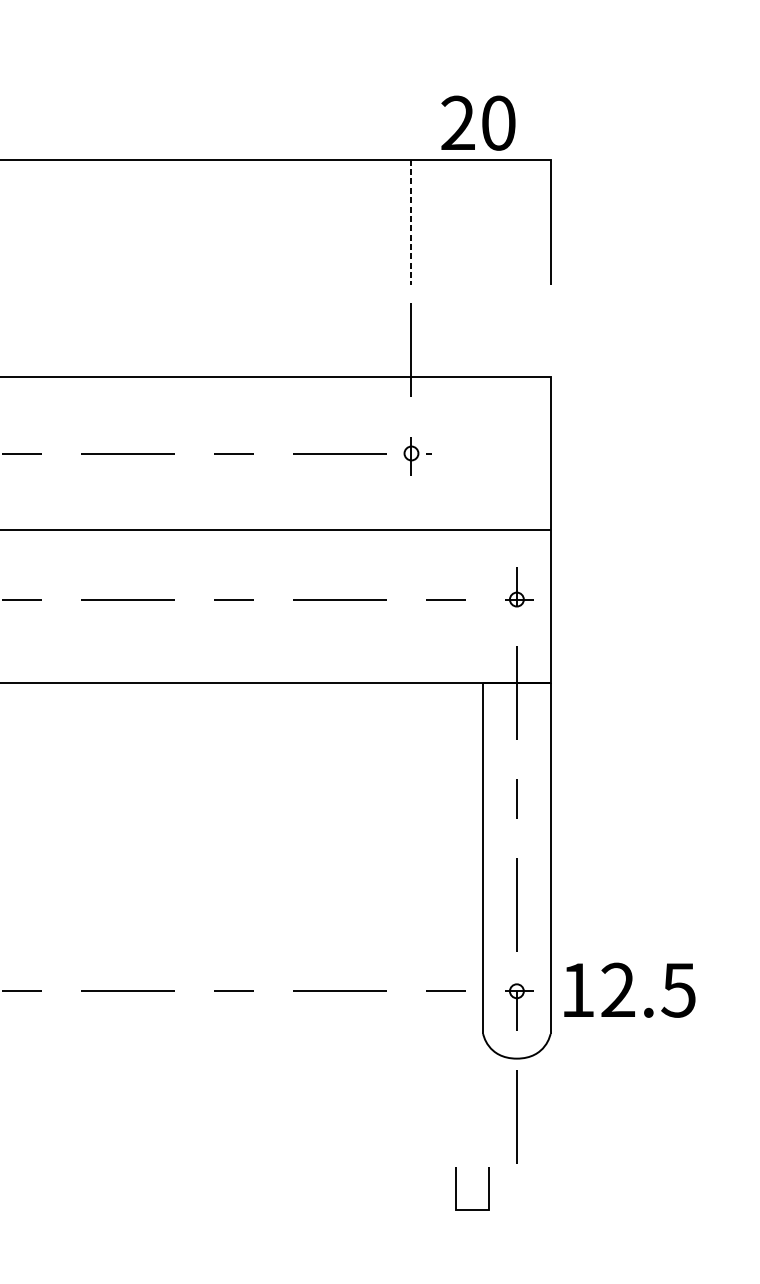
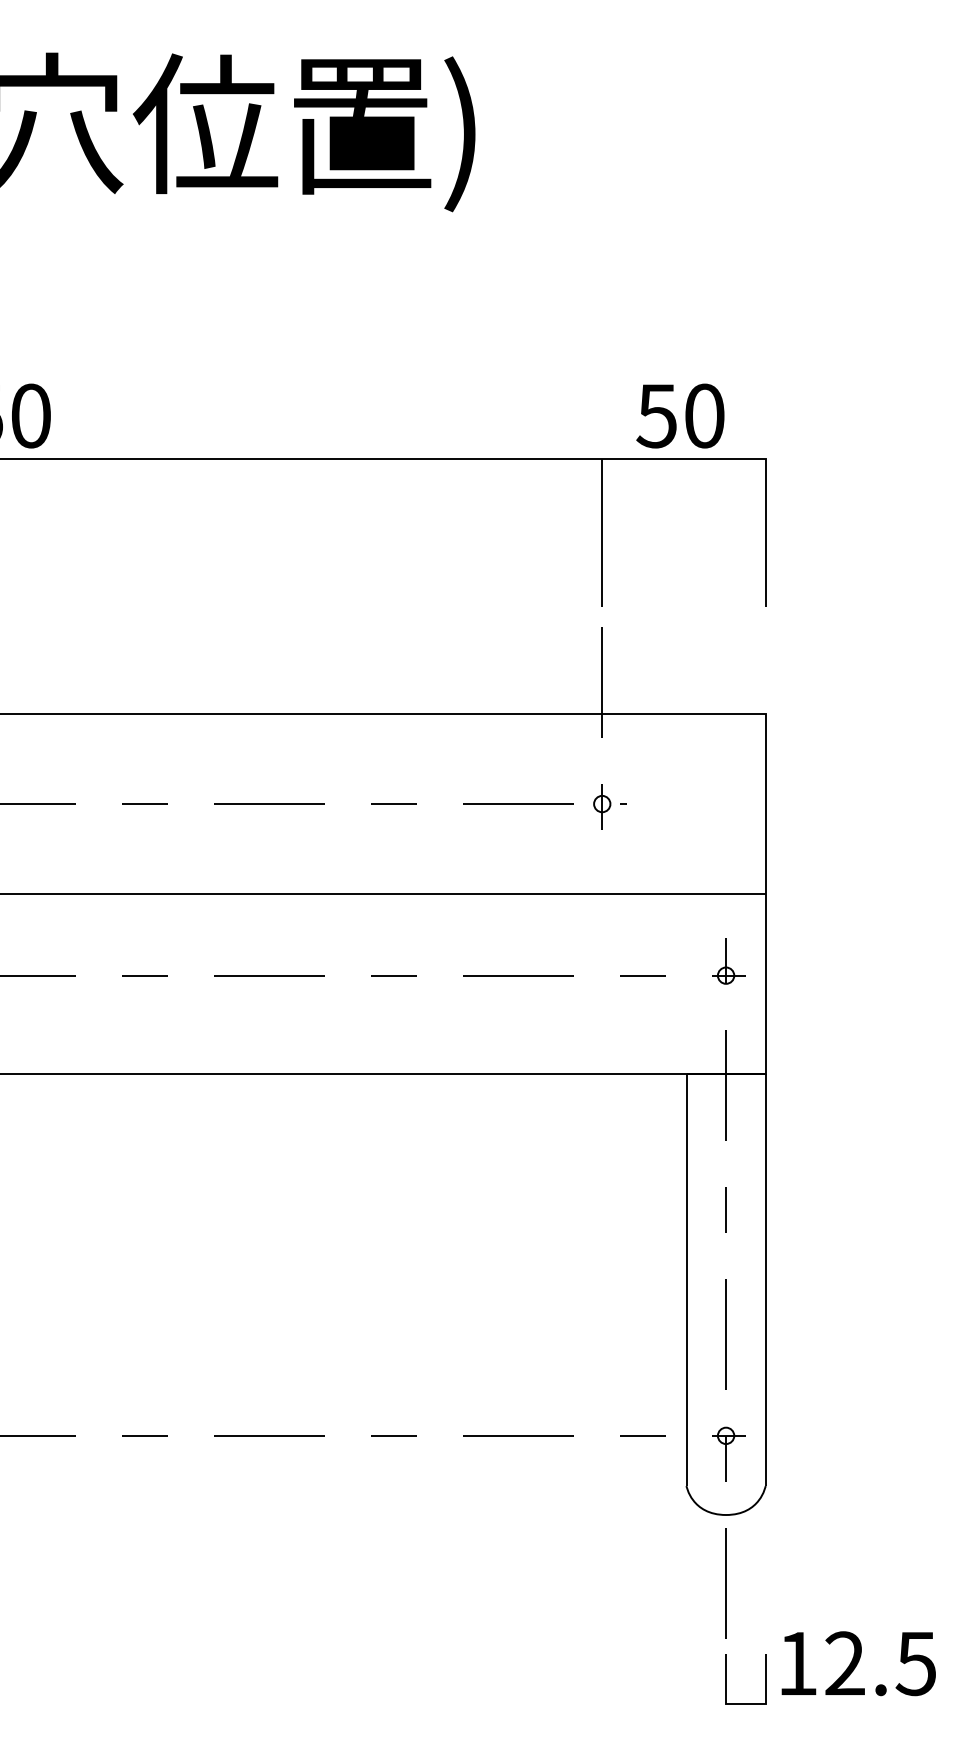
text: (457, 122) -> (656, 415), 20 -> 50
line: (411, 222) -> (602, 532), dashed -> solid
text: (629, 990) -> (858, 1663), moved
line: (455, 1189) -> (726, 1679), moved

